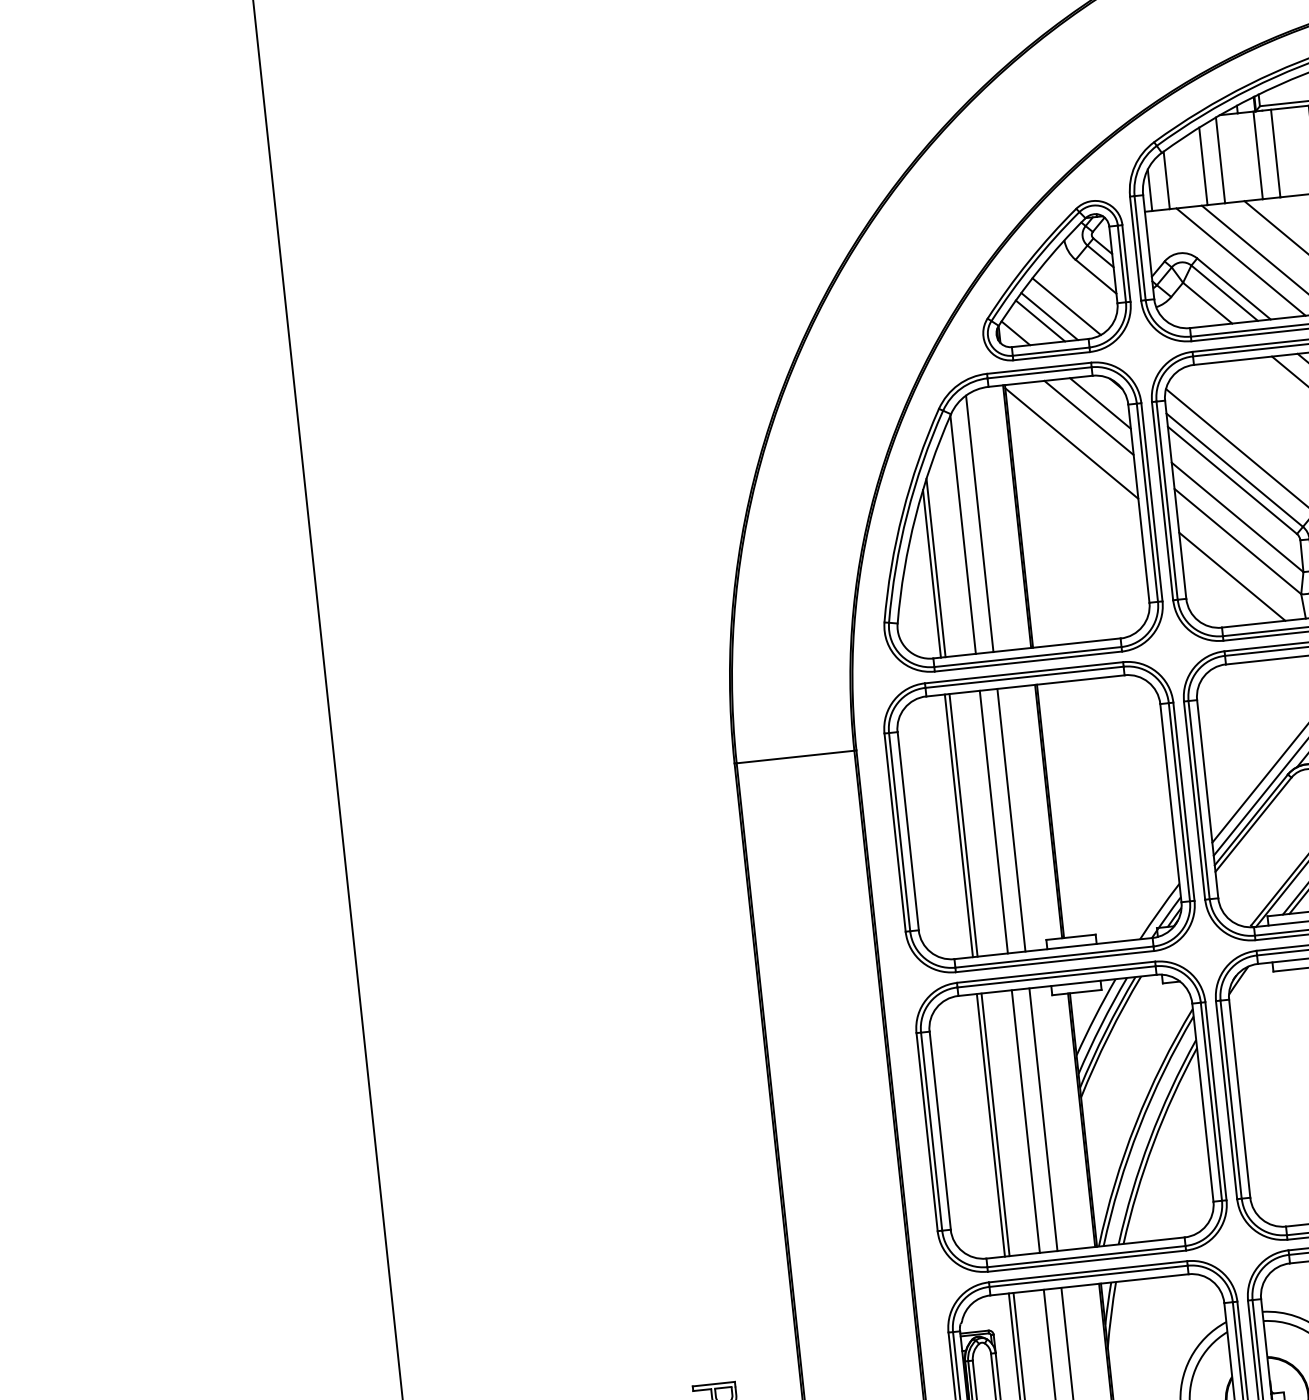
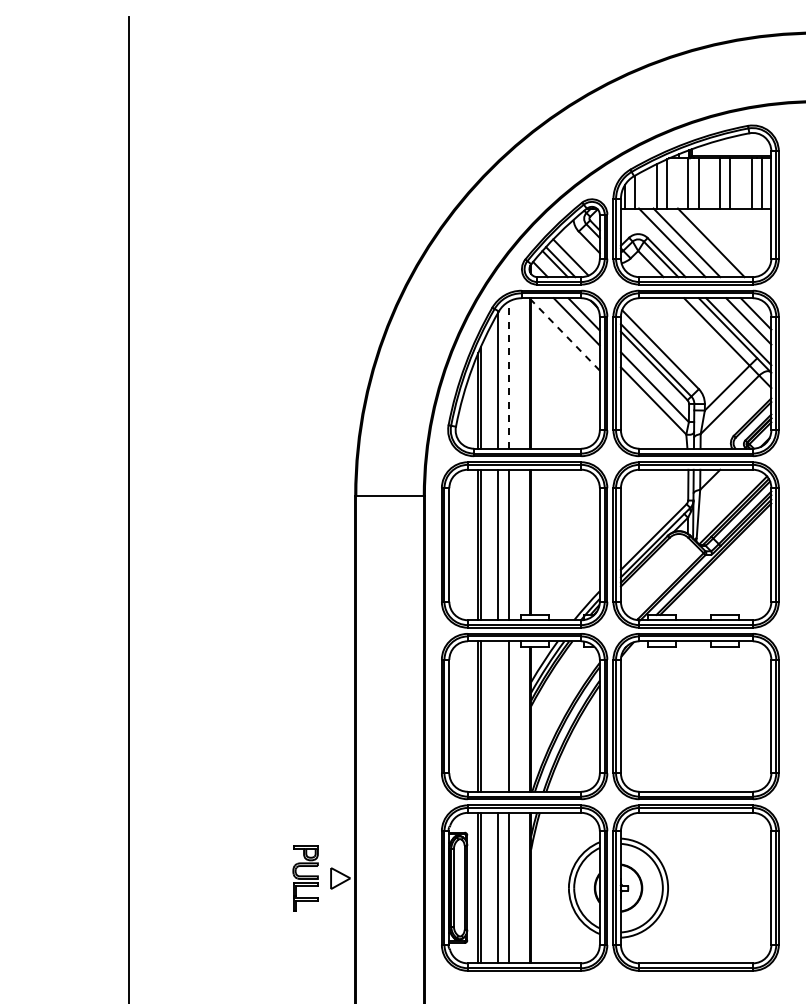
line: (1071, 442) -> (565, 334), solid -> dashed
line: (979, 522) -> (508, 374), solid -> dashed
line: (1230, 576) -> (647, 420), removed
line: (1025, 1121) -> (498, 716), removed

